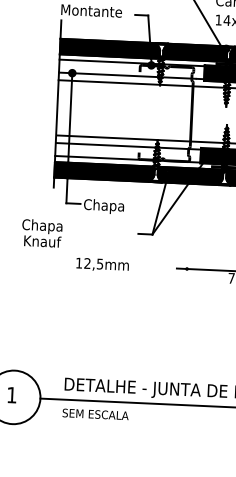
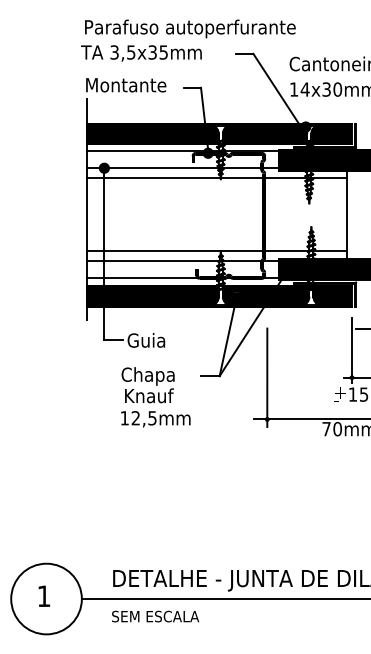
text: (106, 206) -> (157, 342), Chapa -> Guia
text: (41, 233) -> (147, 385), moved
line: (188, 237) -> (267, 377), added

